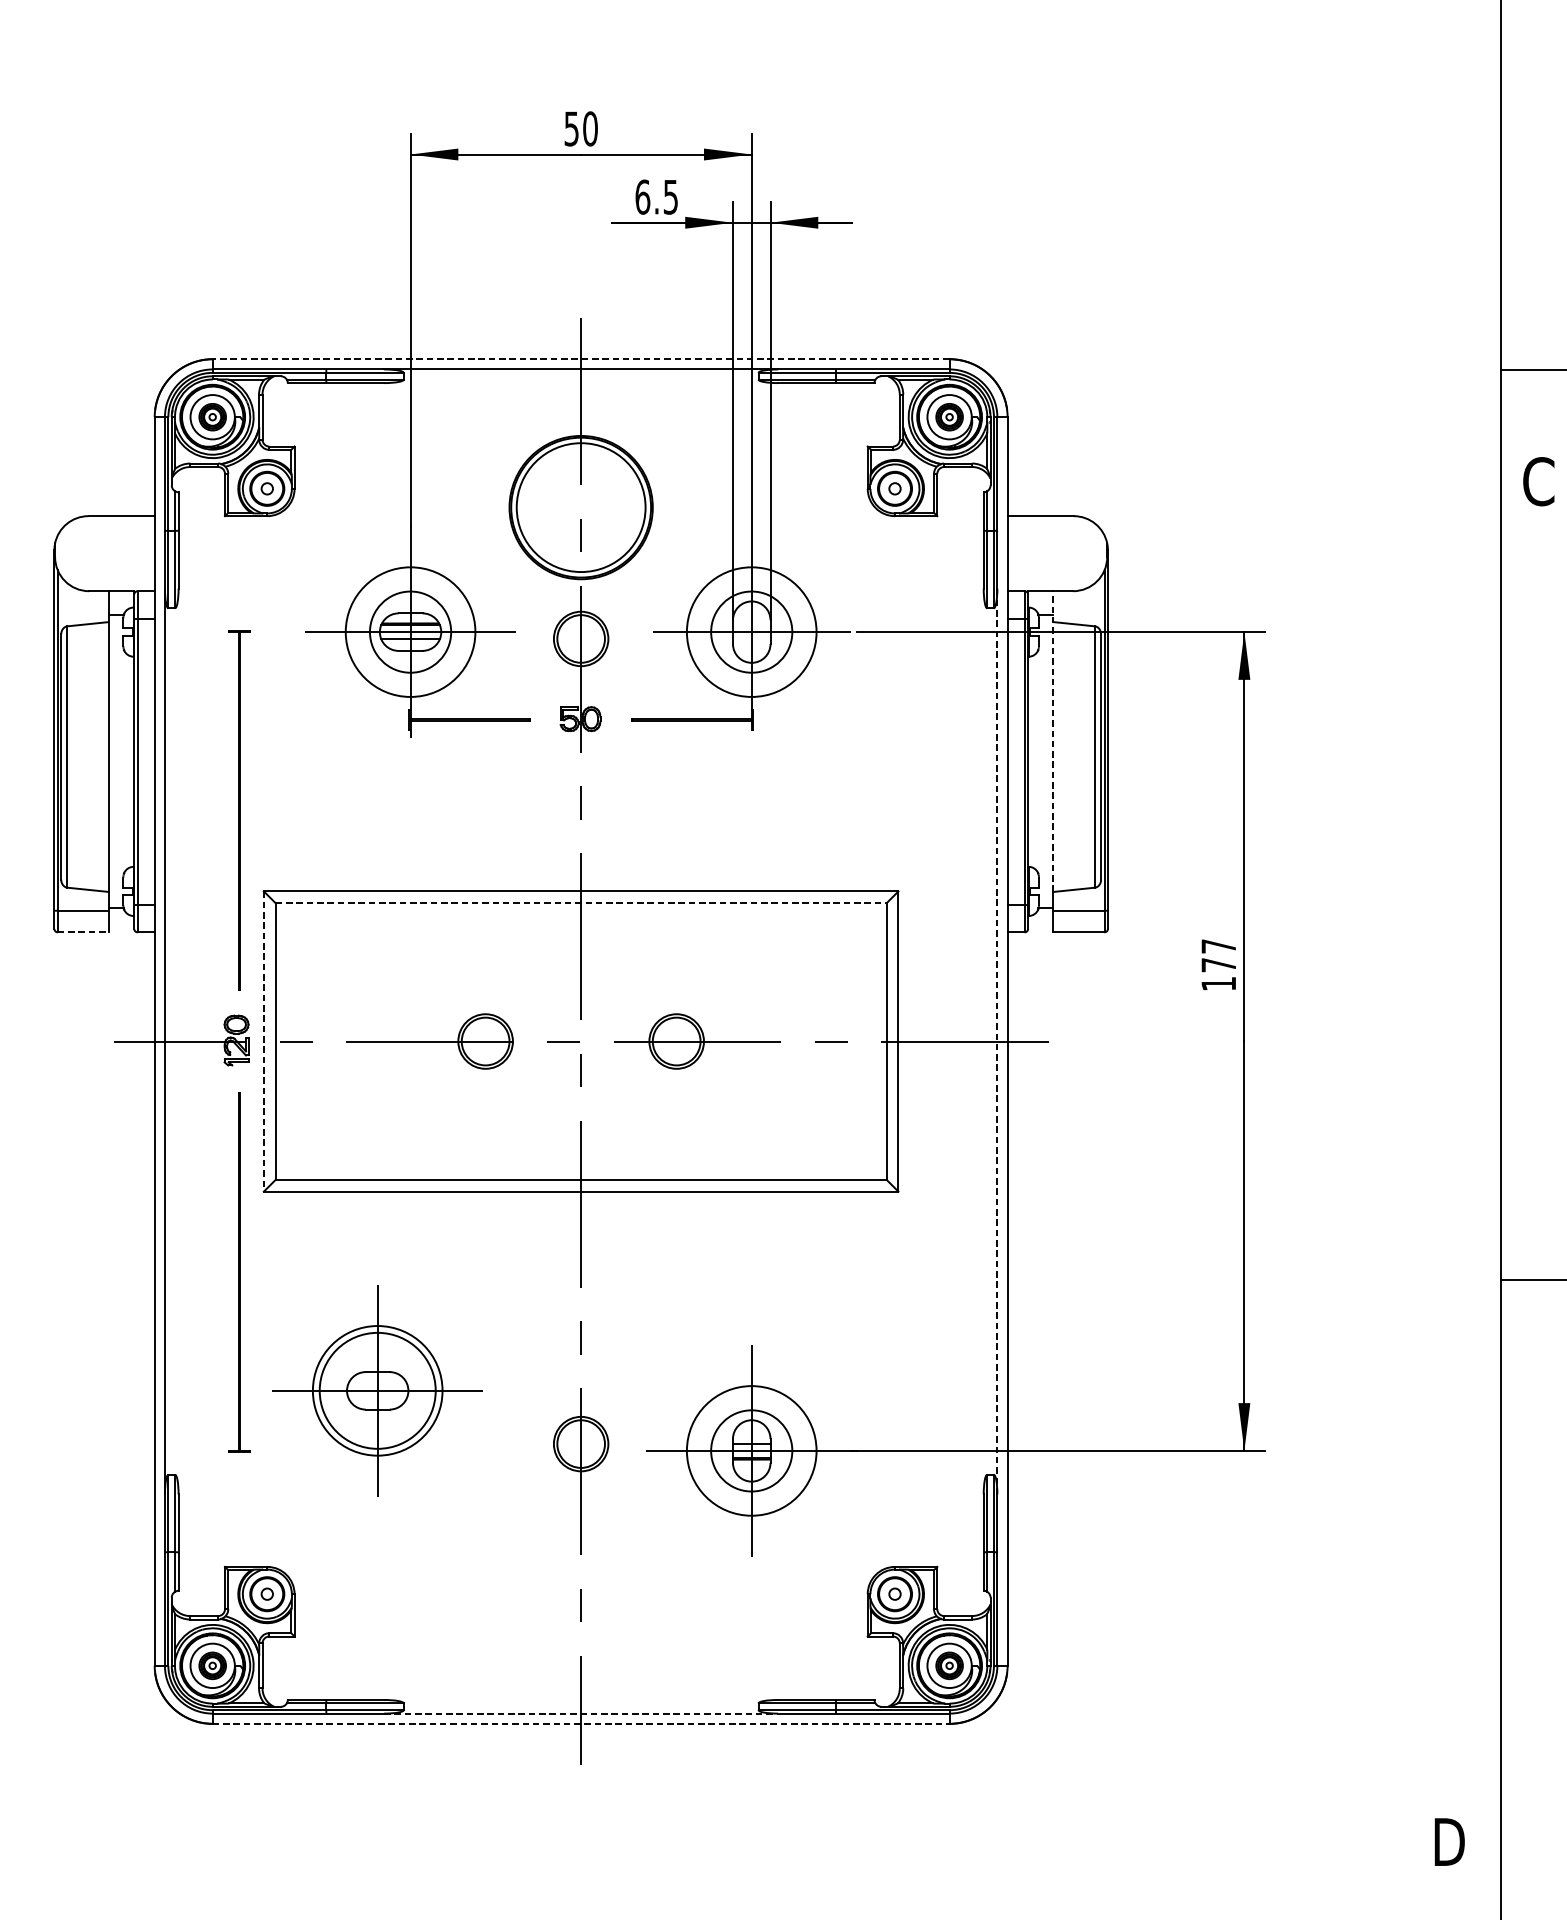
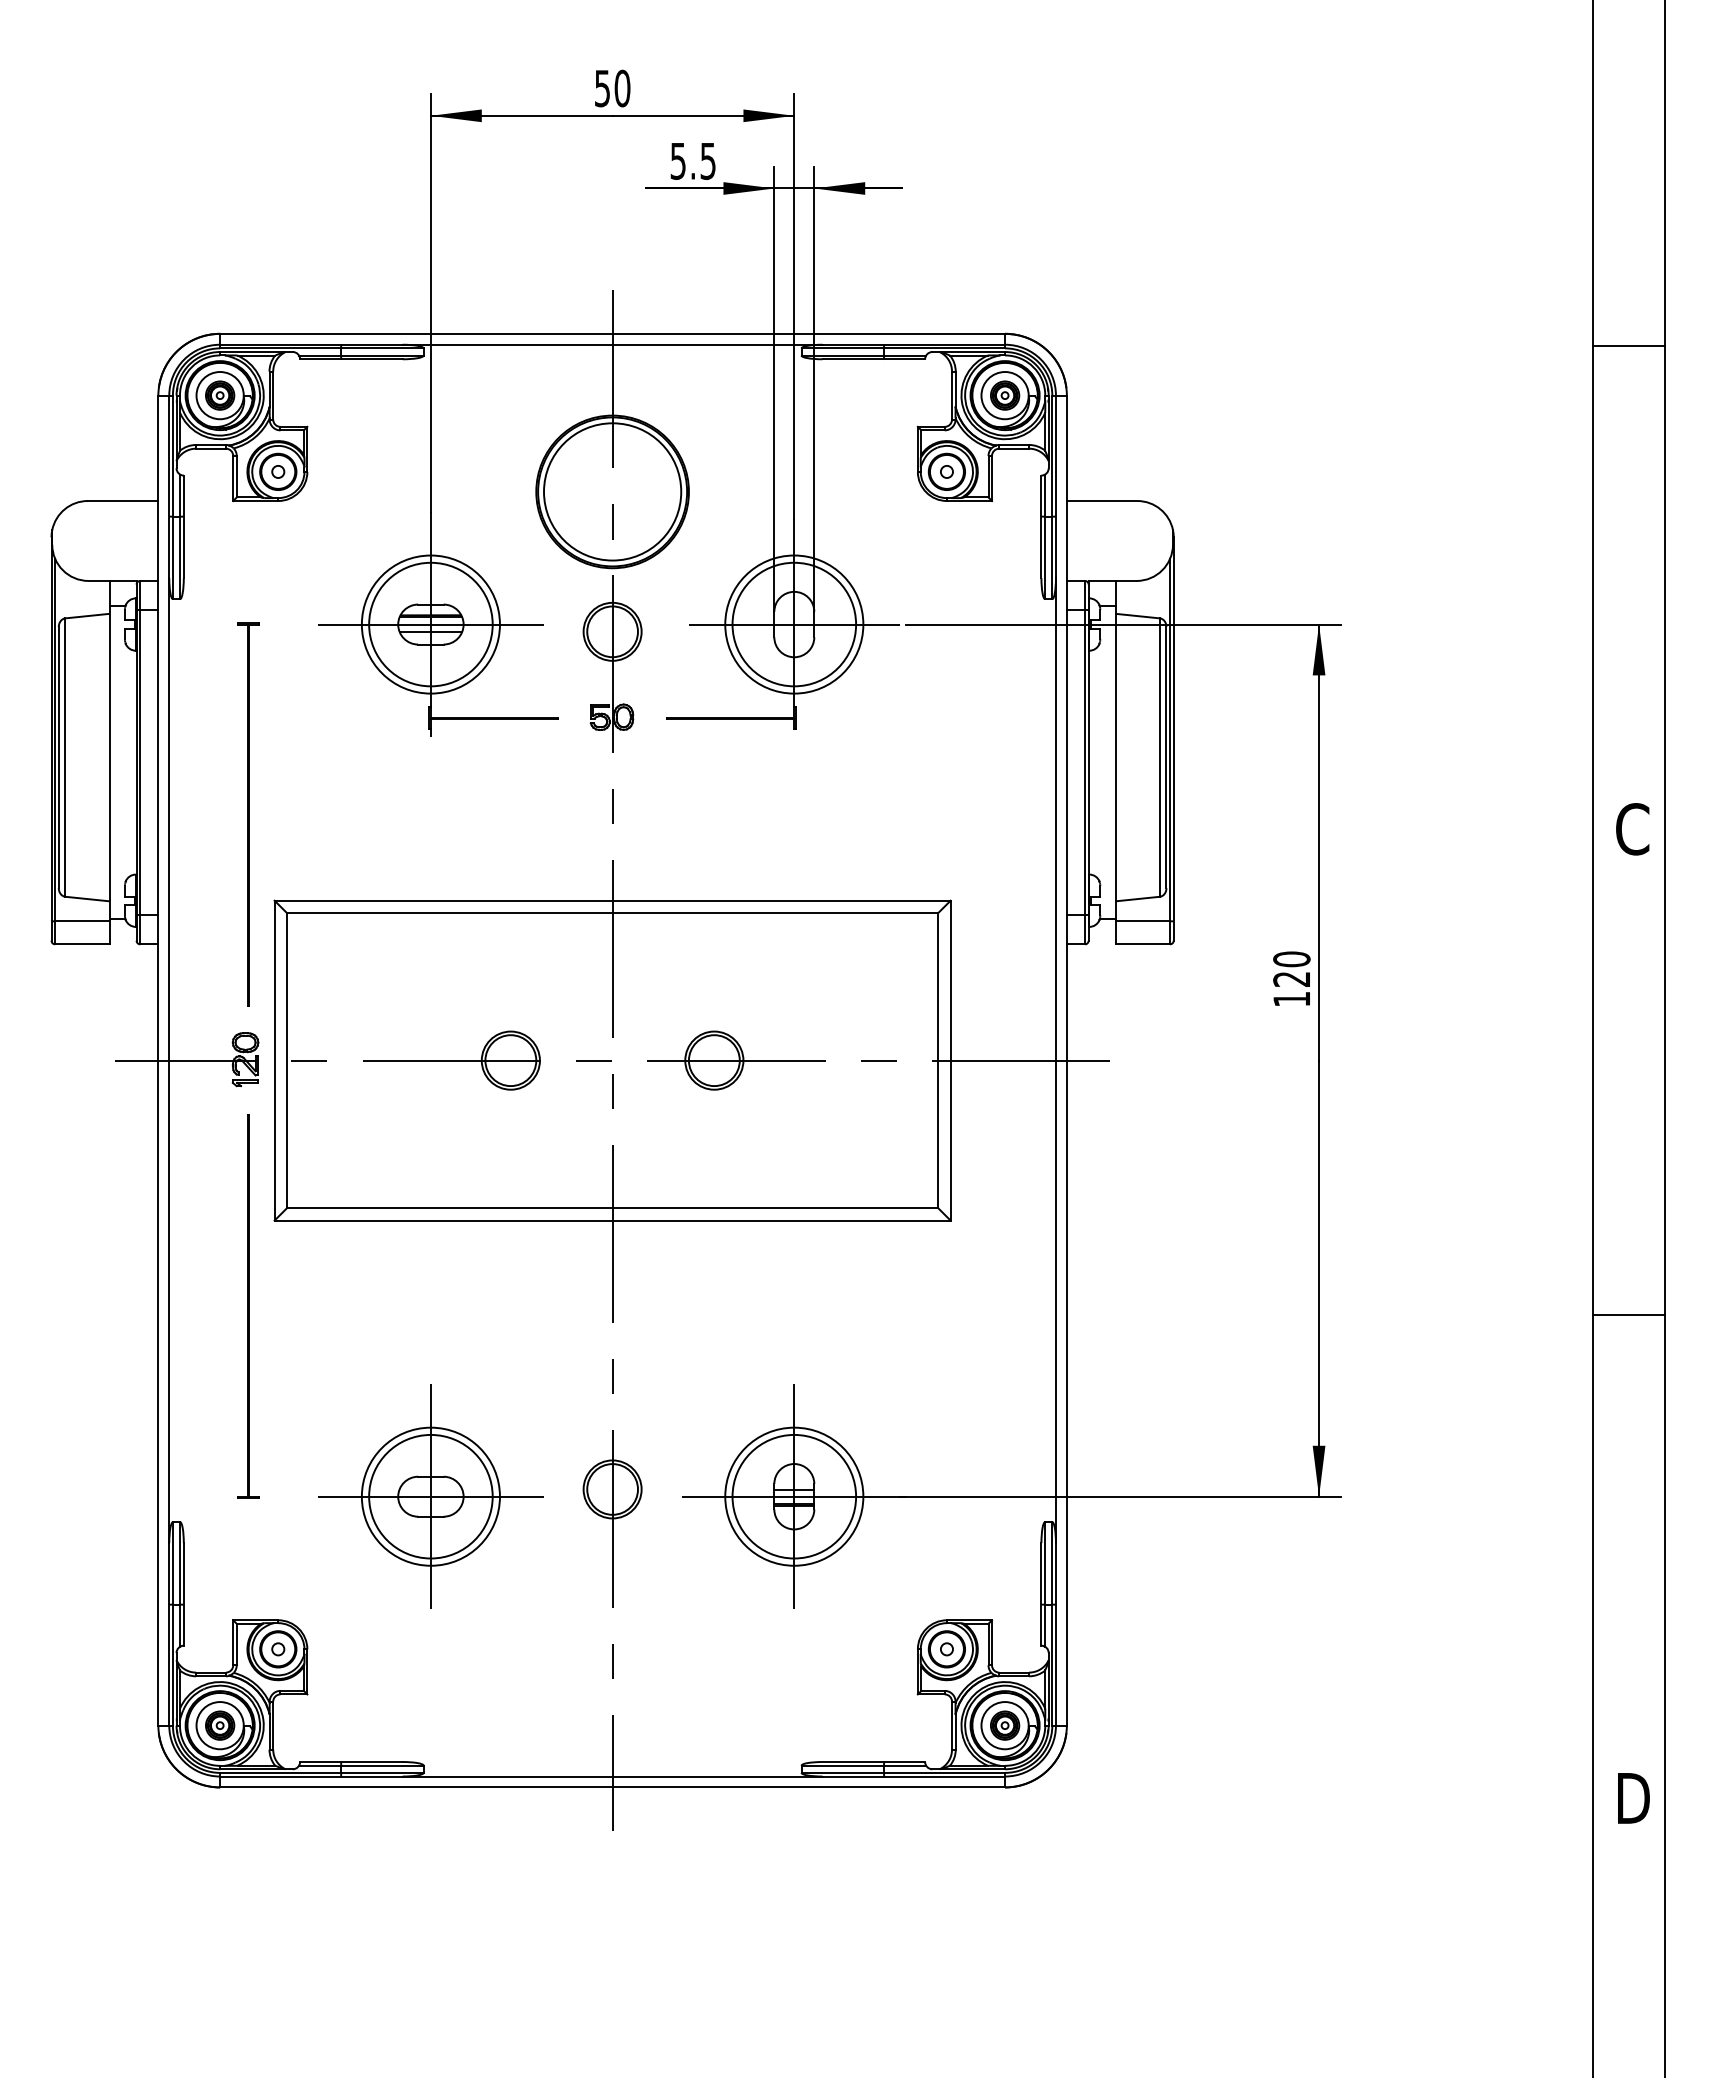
text: (643, 196) -> (678, 160), 6.5 -> 5.5
line: (581, 358) -> (612, 333), dashed -> solid
text: (1538, 481) -> (1632, 829), moved
circle: (410, 632) -> (430, 624), size x1.43
circle: (751, 632) -> (794, 624), size x1.43
line: (1053, 740) -> (1115, 740), dashed -> solid
line: (581, 903) -> (613, 913), dashed -> solid
line: (83, 932) -> (82, 944), dashed -> solid
text: (1218, 955) -> (1291, 968), 177 -> 120
line: (263, 1041) -> (274, 1060), dashed -> solid
line: (996, 1041) -> (1055, 1060), dashed -> solid
part: (377, 1390) -> (430, 1496), moved
circle: (751, 1450) -> (794, 1496), size x1.43
line: (581, 1713) -> (612, 1776), dashed -> solid
line: (581, 1723) -> (613, 1787), dashed -> solid
text: (1449, 1842) -> (1633, 1798), moved

